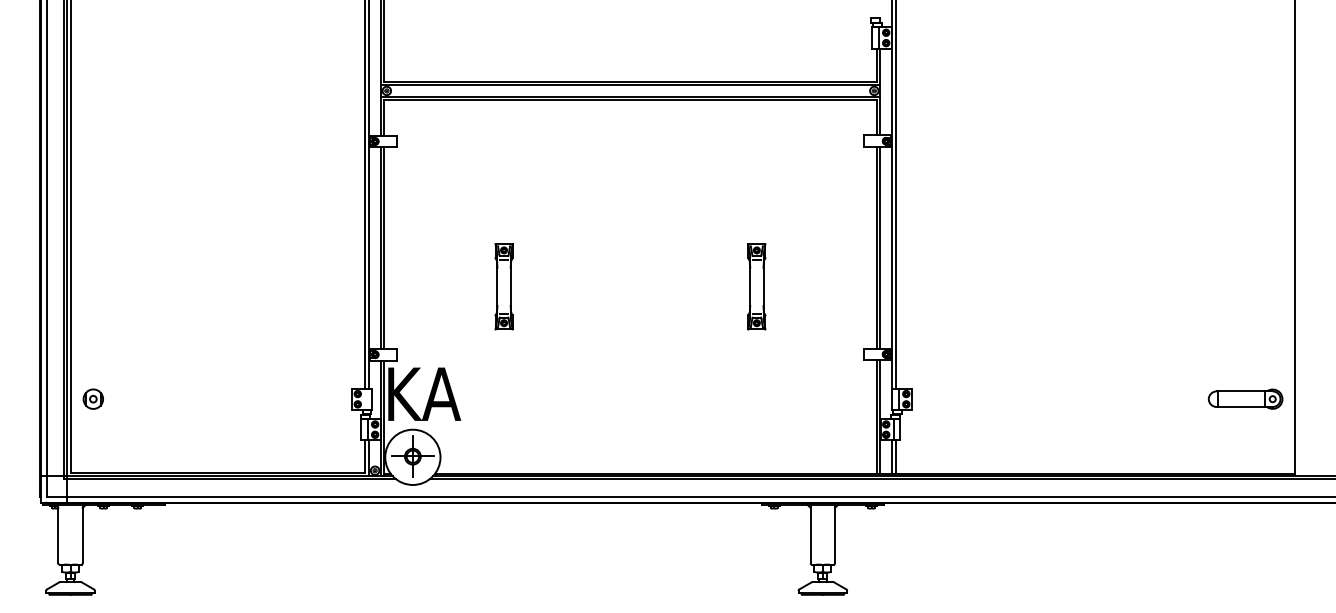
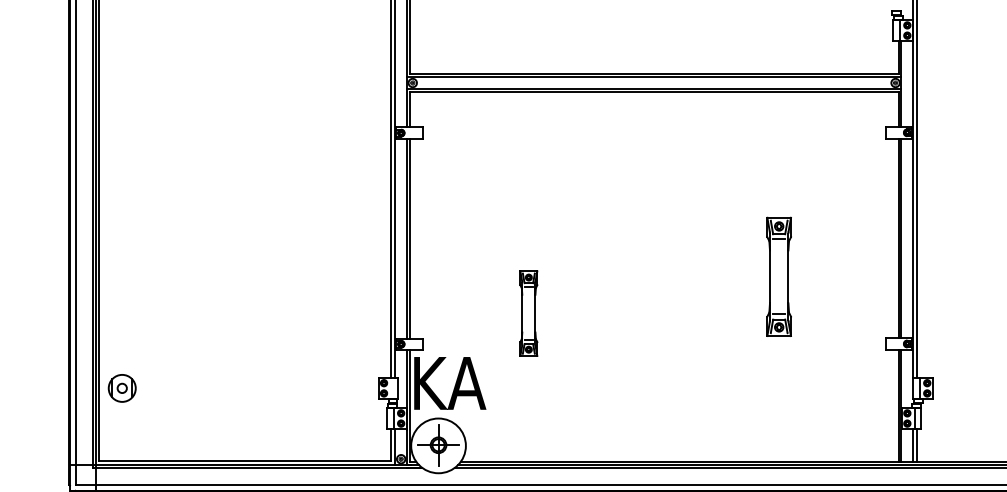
part: (503, 286) -> (528, 313), moved
part: (756, 286) -> (778, 276), size x1.4
part: (92, 398) -> (121, 387), size x1.4

